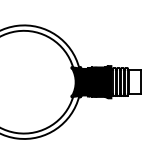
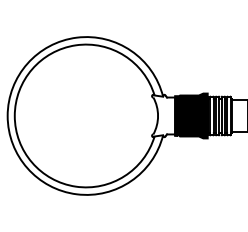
fill: (81, 81) -> (165, 115), removed

